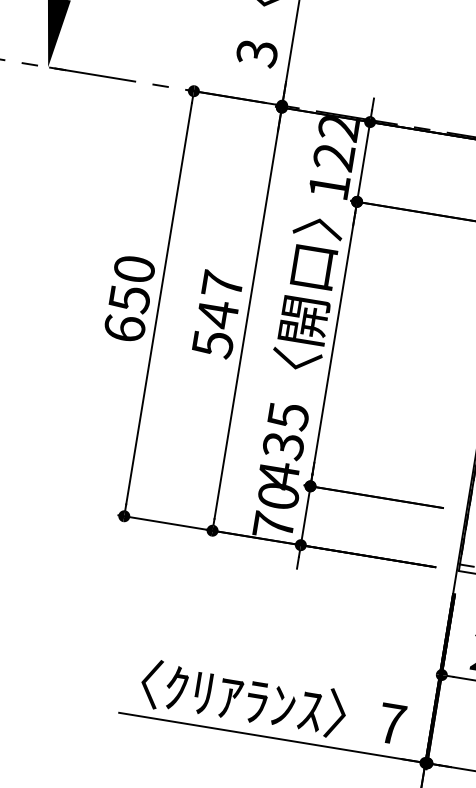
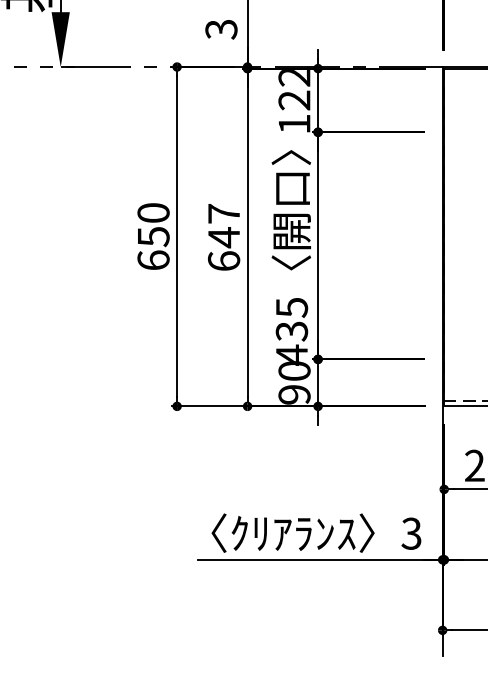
text: (212, 344) -> (223, 261), 547 -> 647
text: (273, 525) -> (294, 394), 70 -> 90
text: (391, 723) -> (411, 533), 7 -> 3

